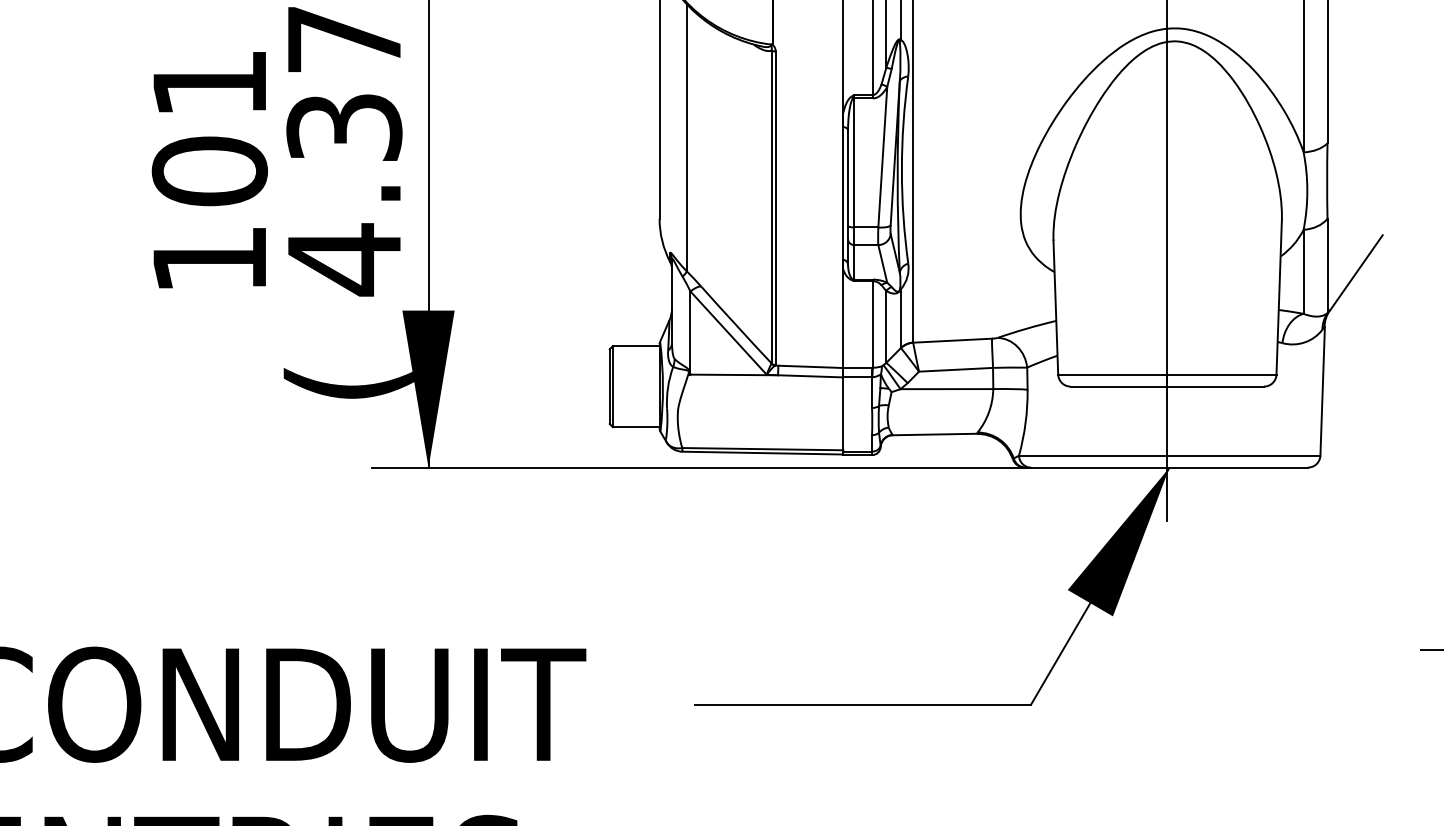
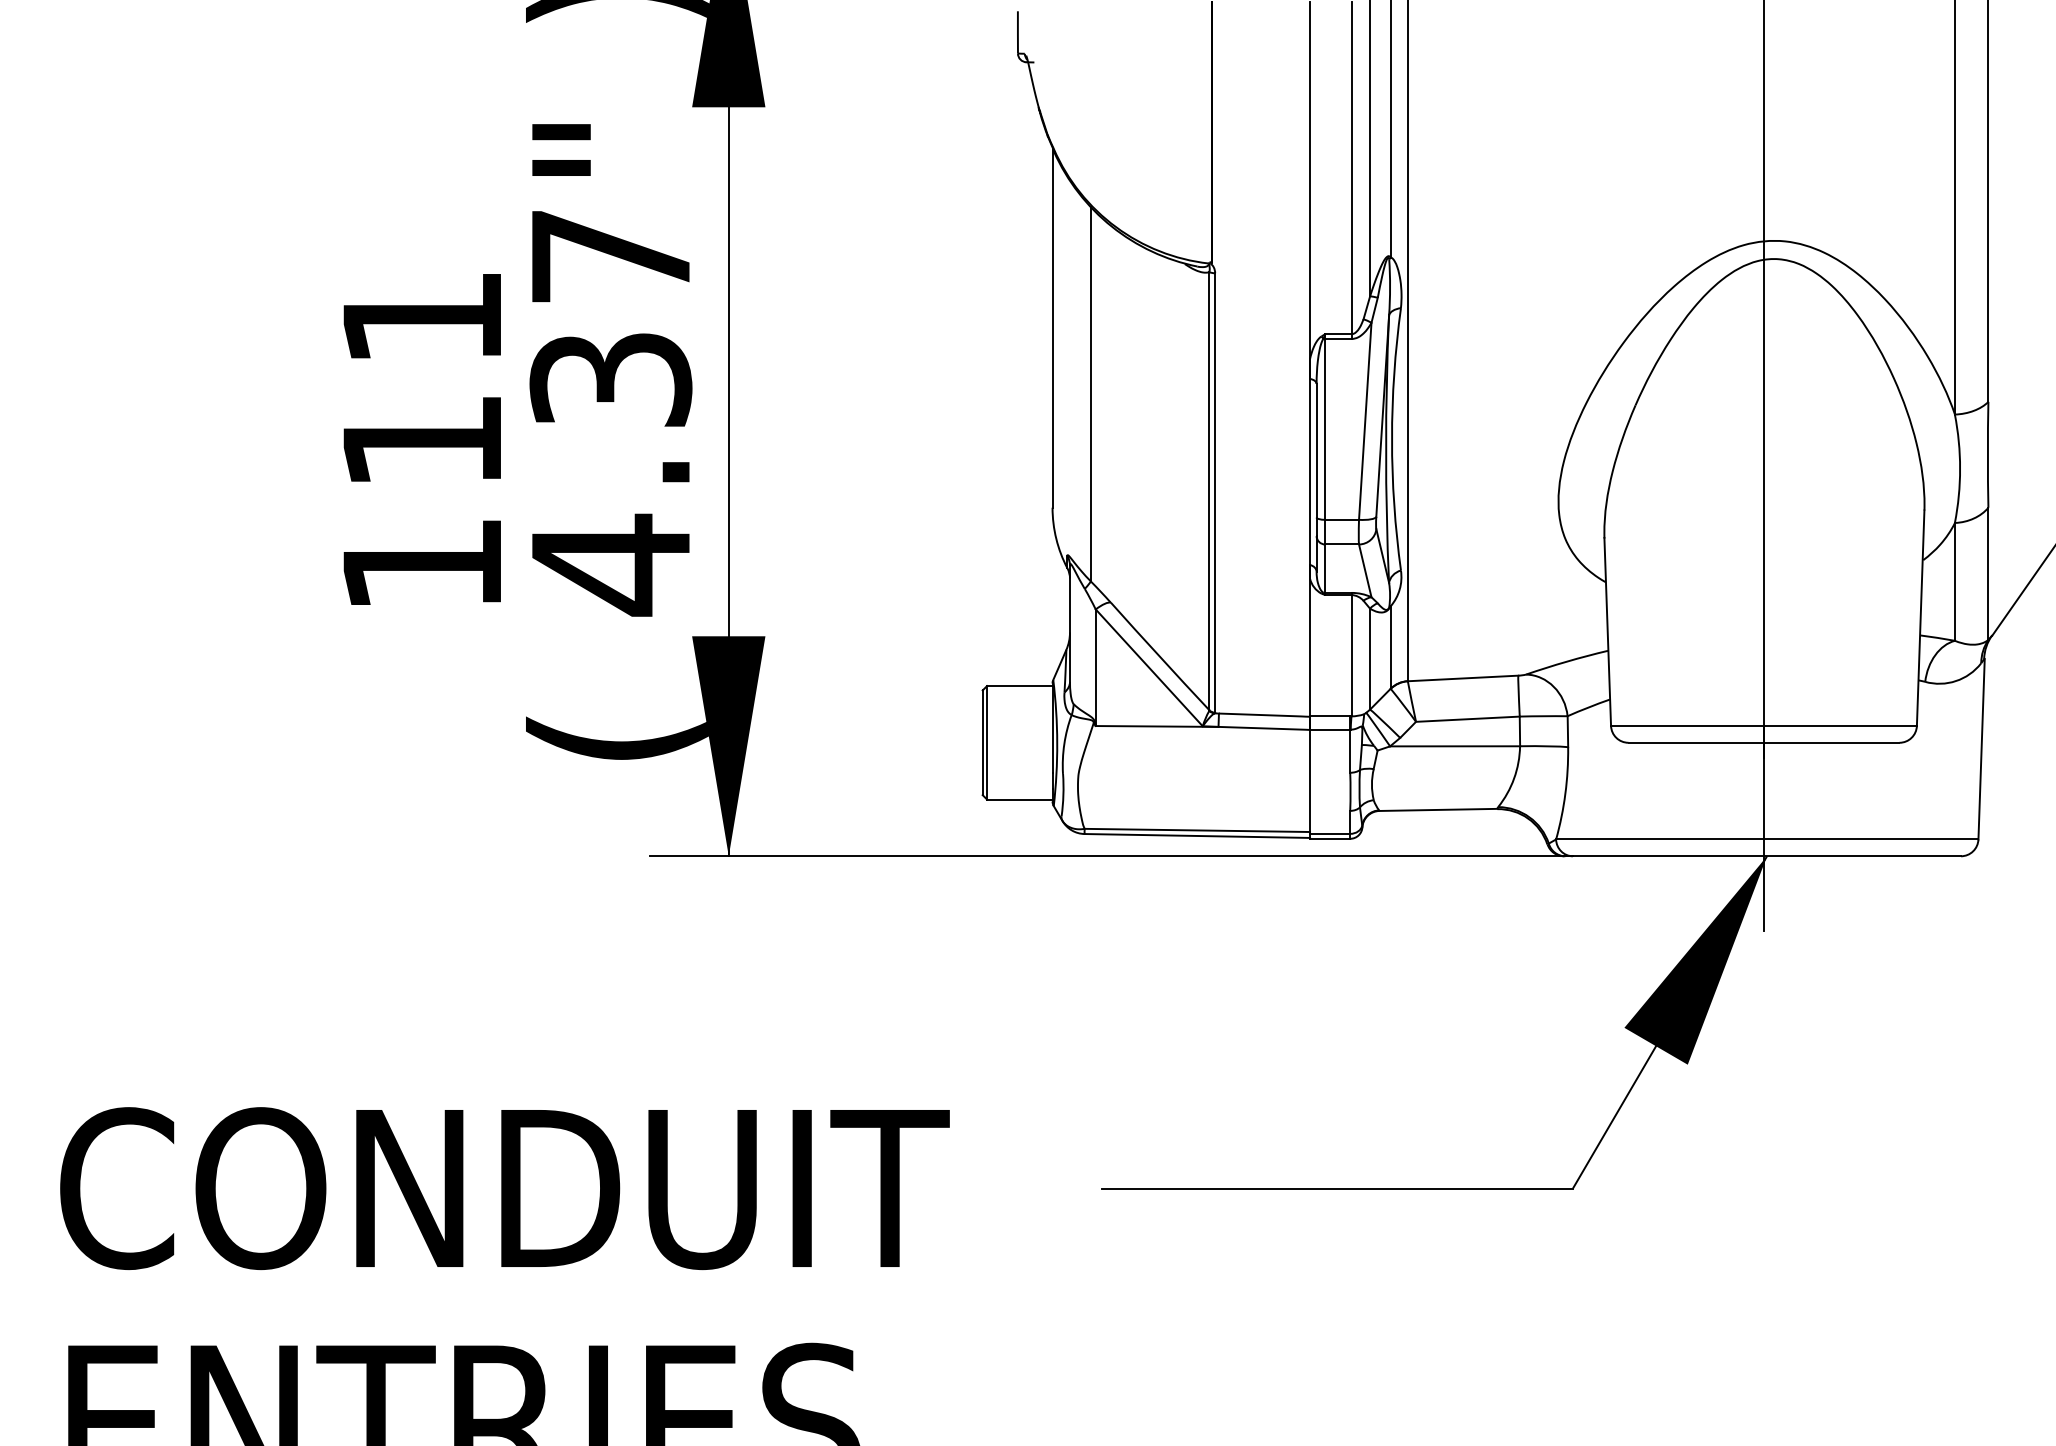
text: (209, 170) -> (422, 440), 101 -> 111

